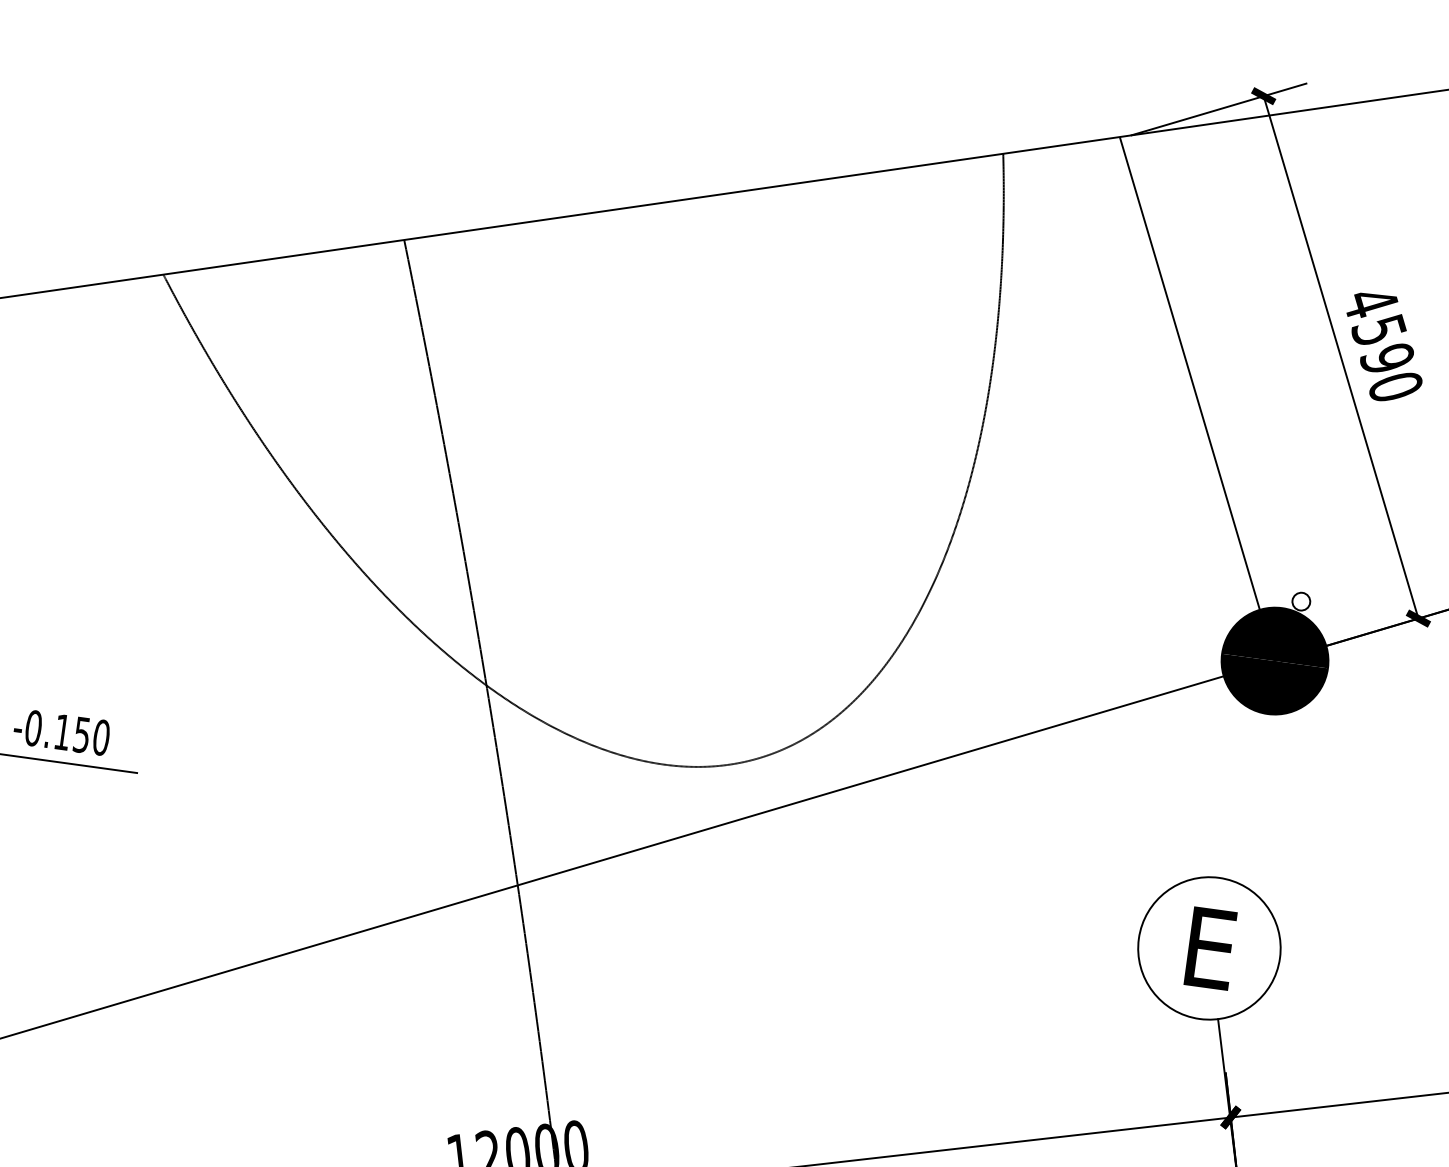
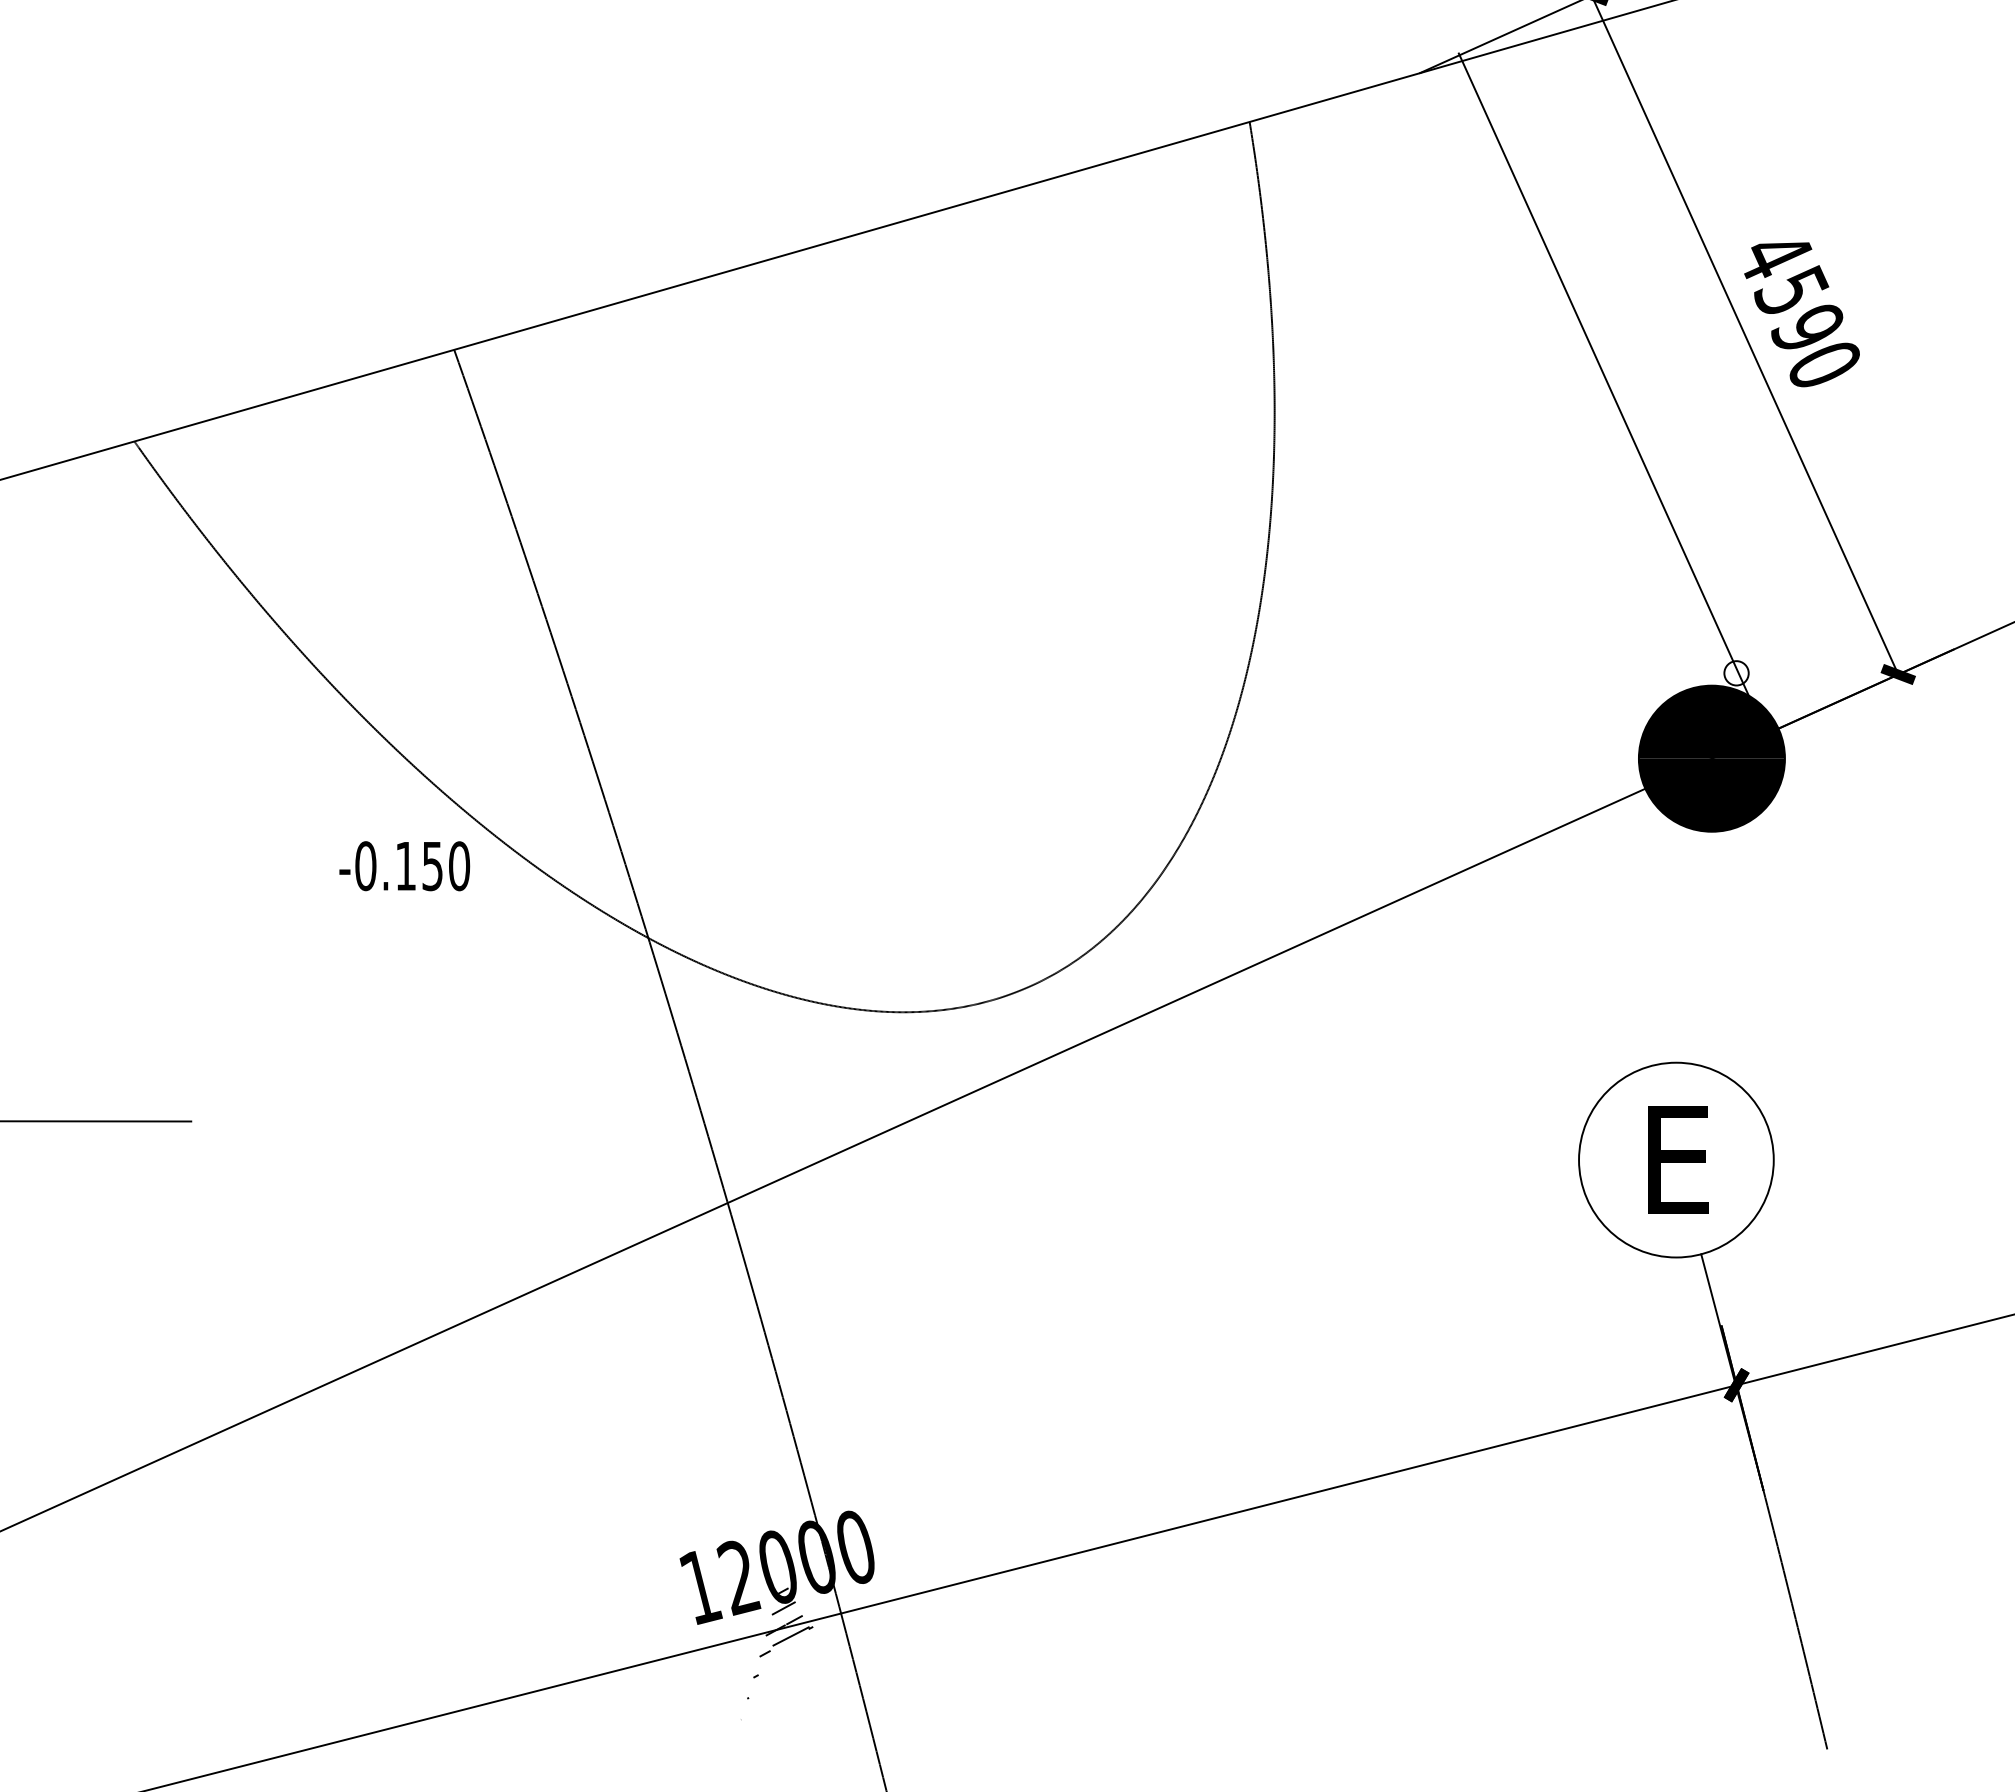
line: (1196, 398) -> (1611, 392), moved
text: (61, 732) -> (404, 866), moved

